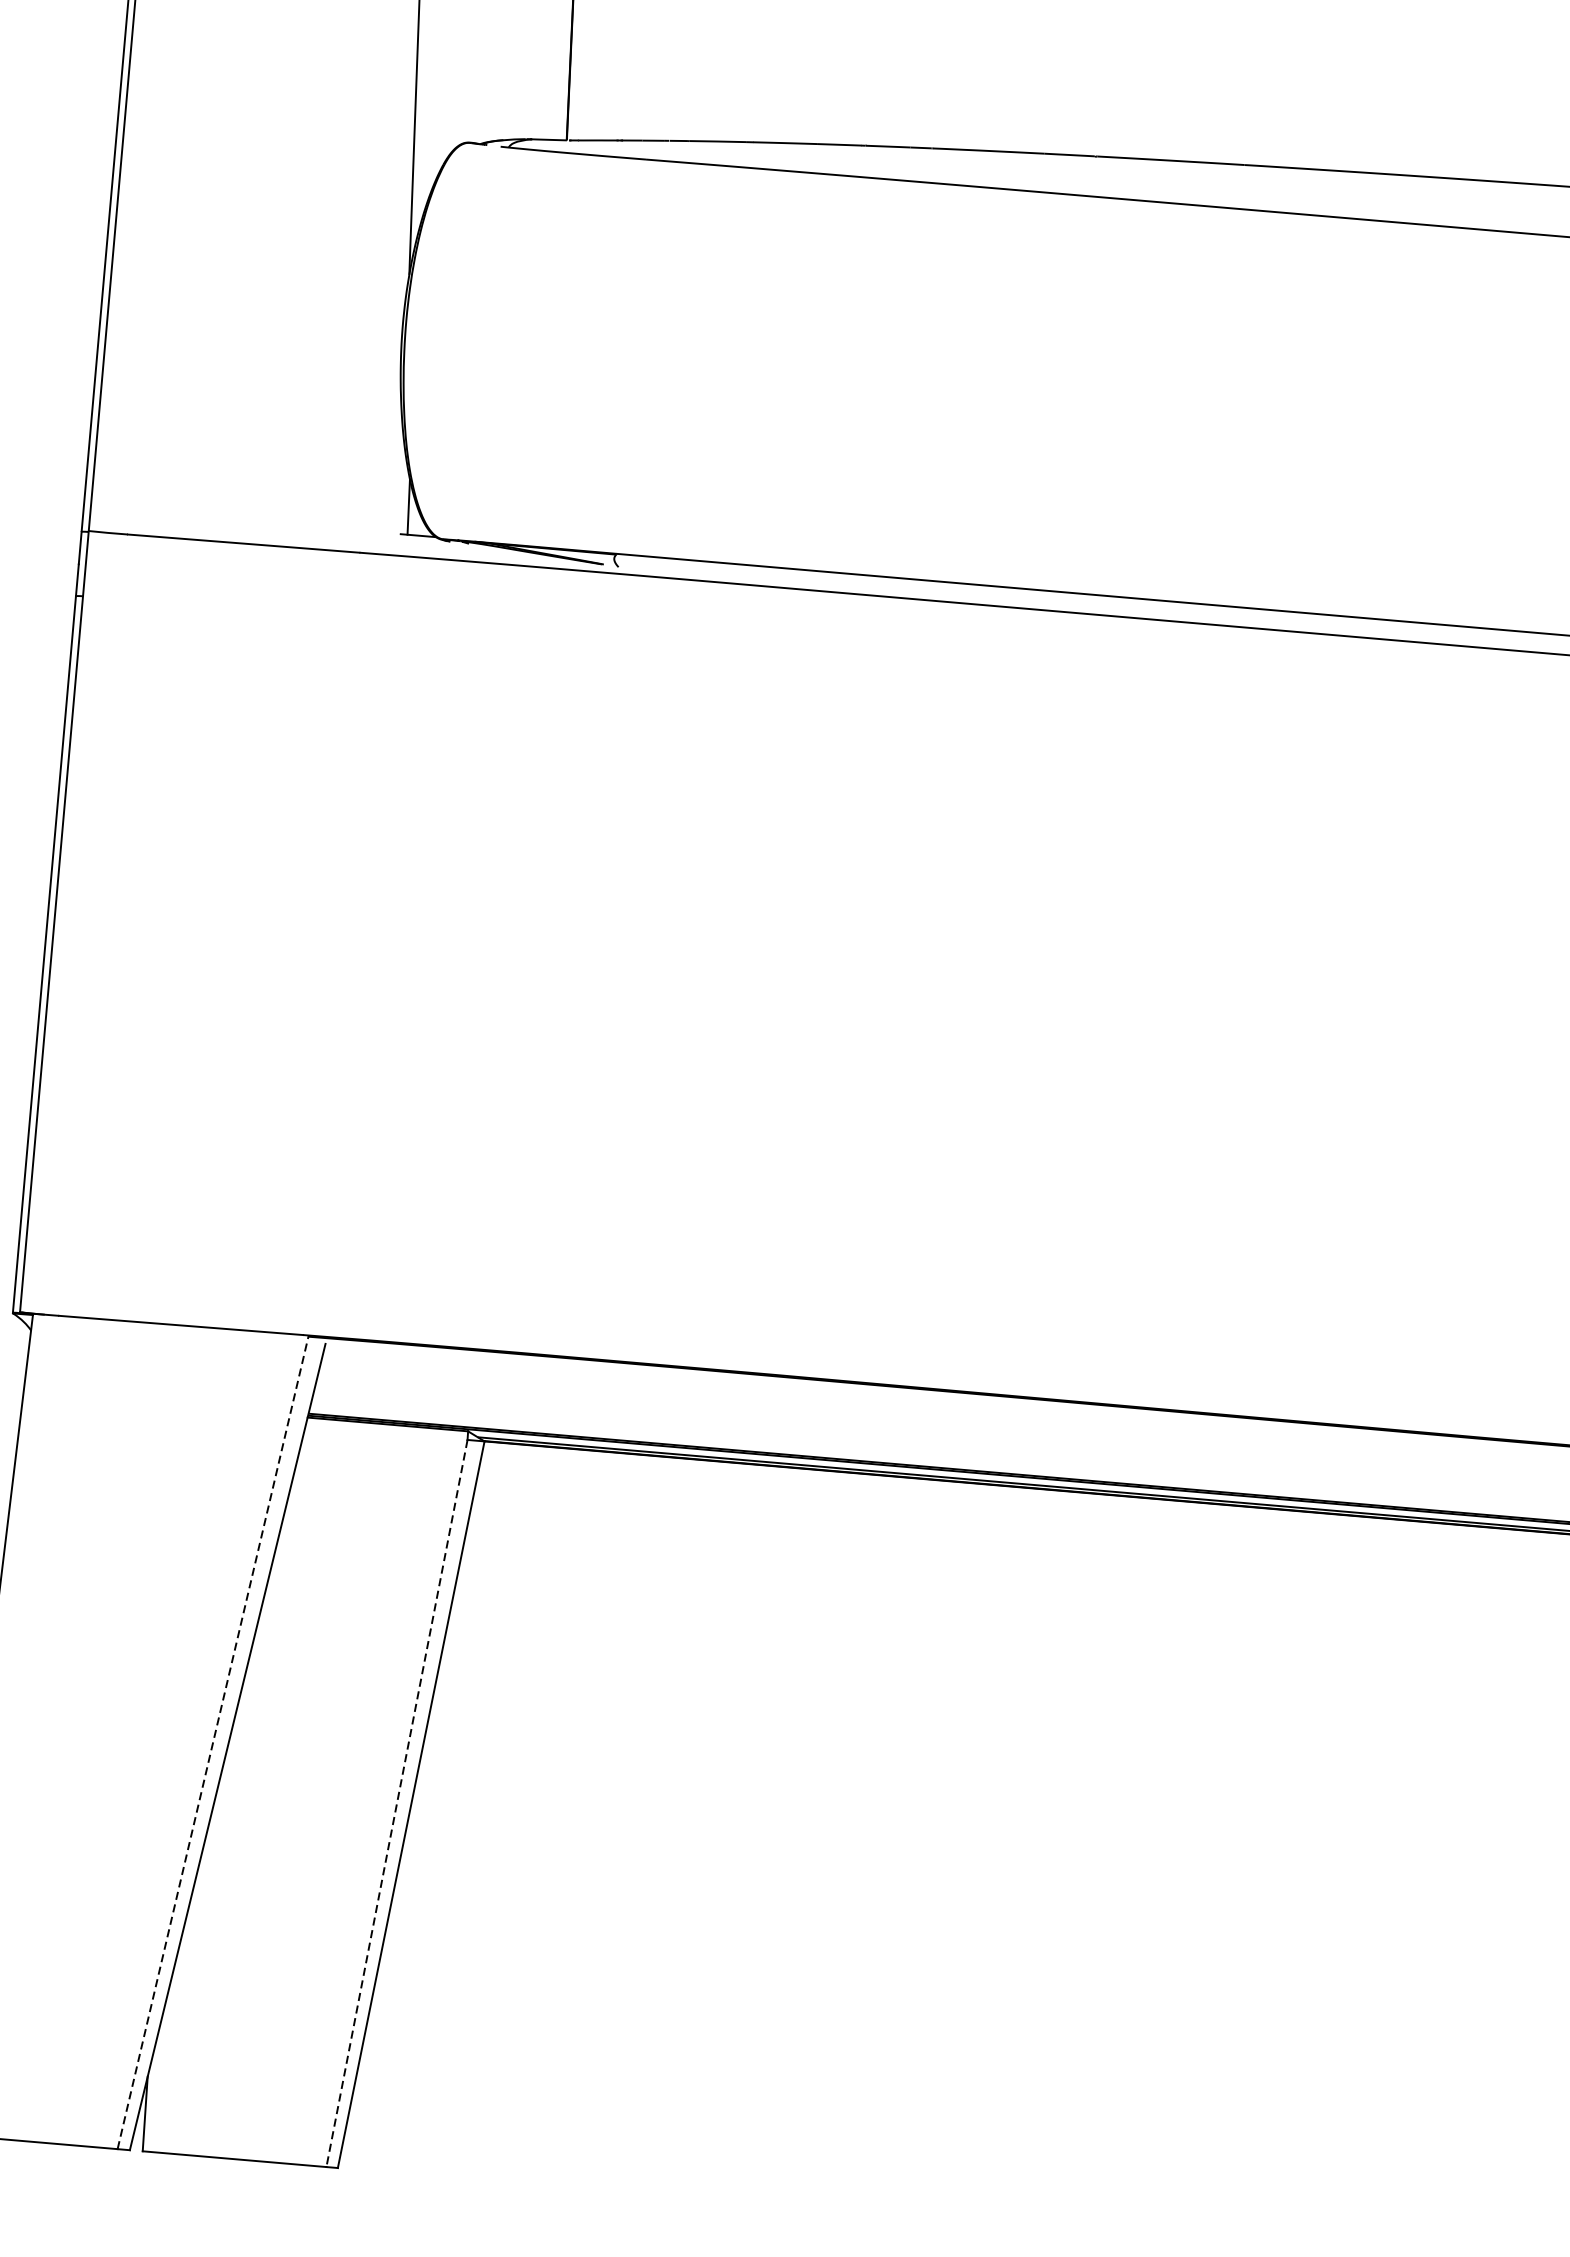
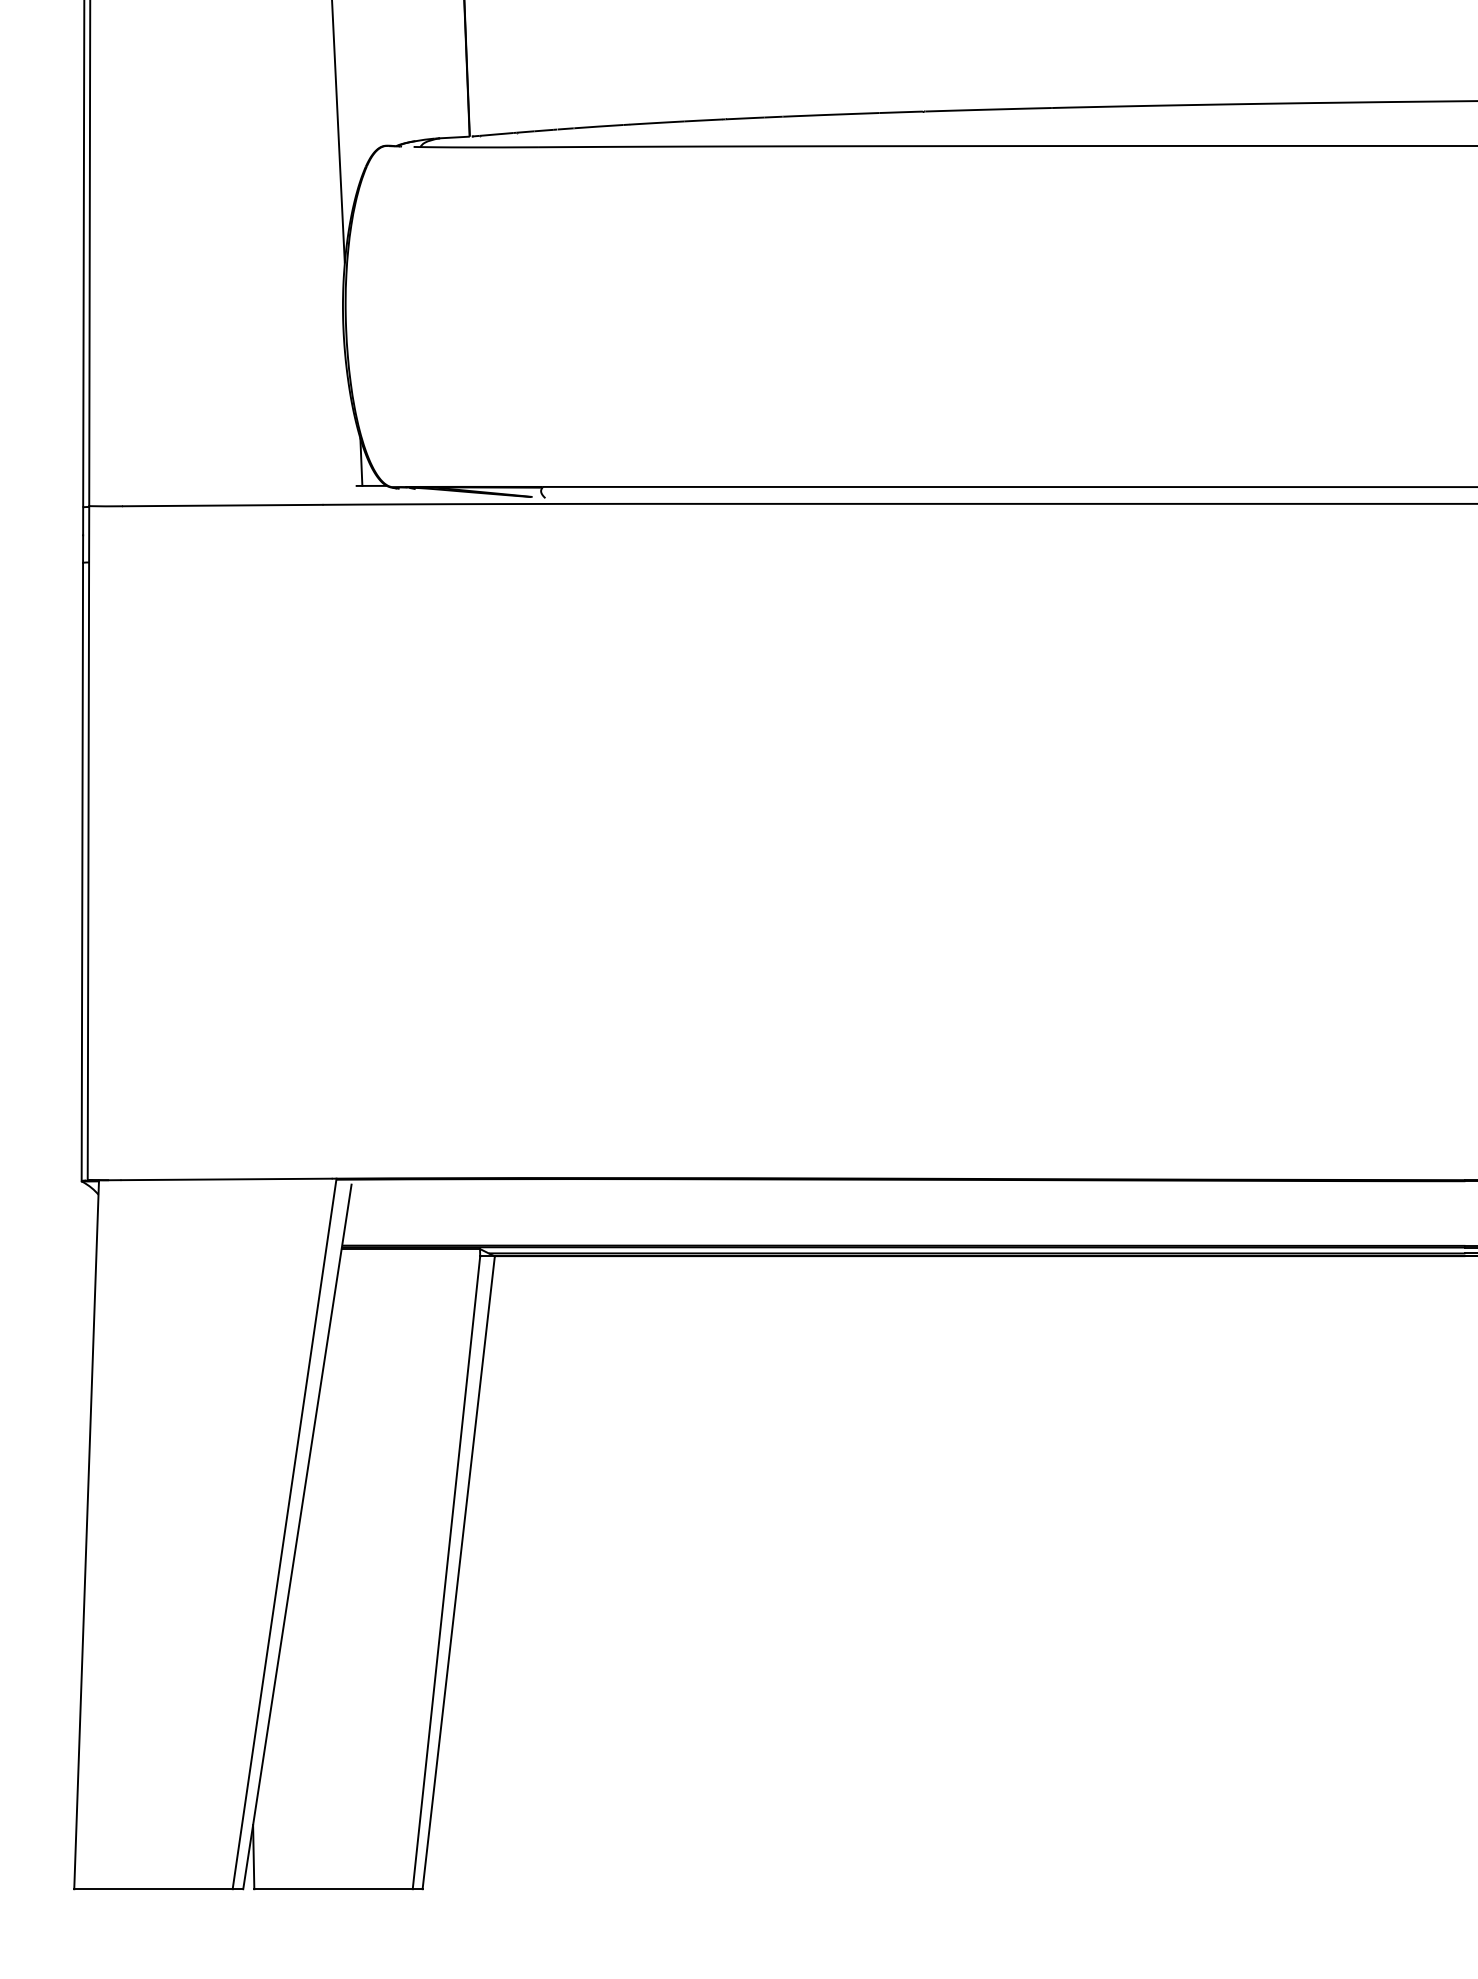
line: (213, 1741) -> (284, 1533), dashed -> solid
line: (396, 1804) -> (446, 1573), dashed -> solid

